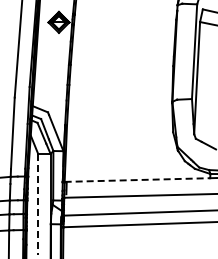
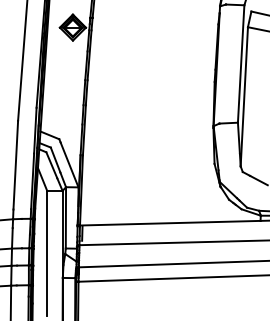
line: (137, 180) -> (170, 223), dashed -> solid
line: (38, 204) -> (47, 253), dashed -> solid

